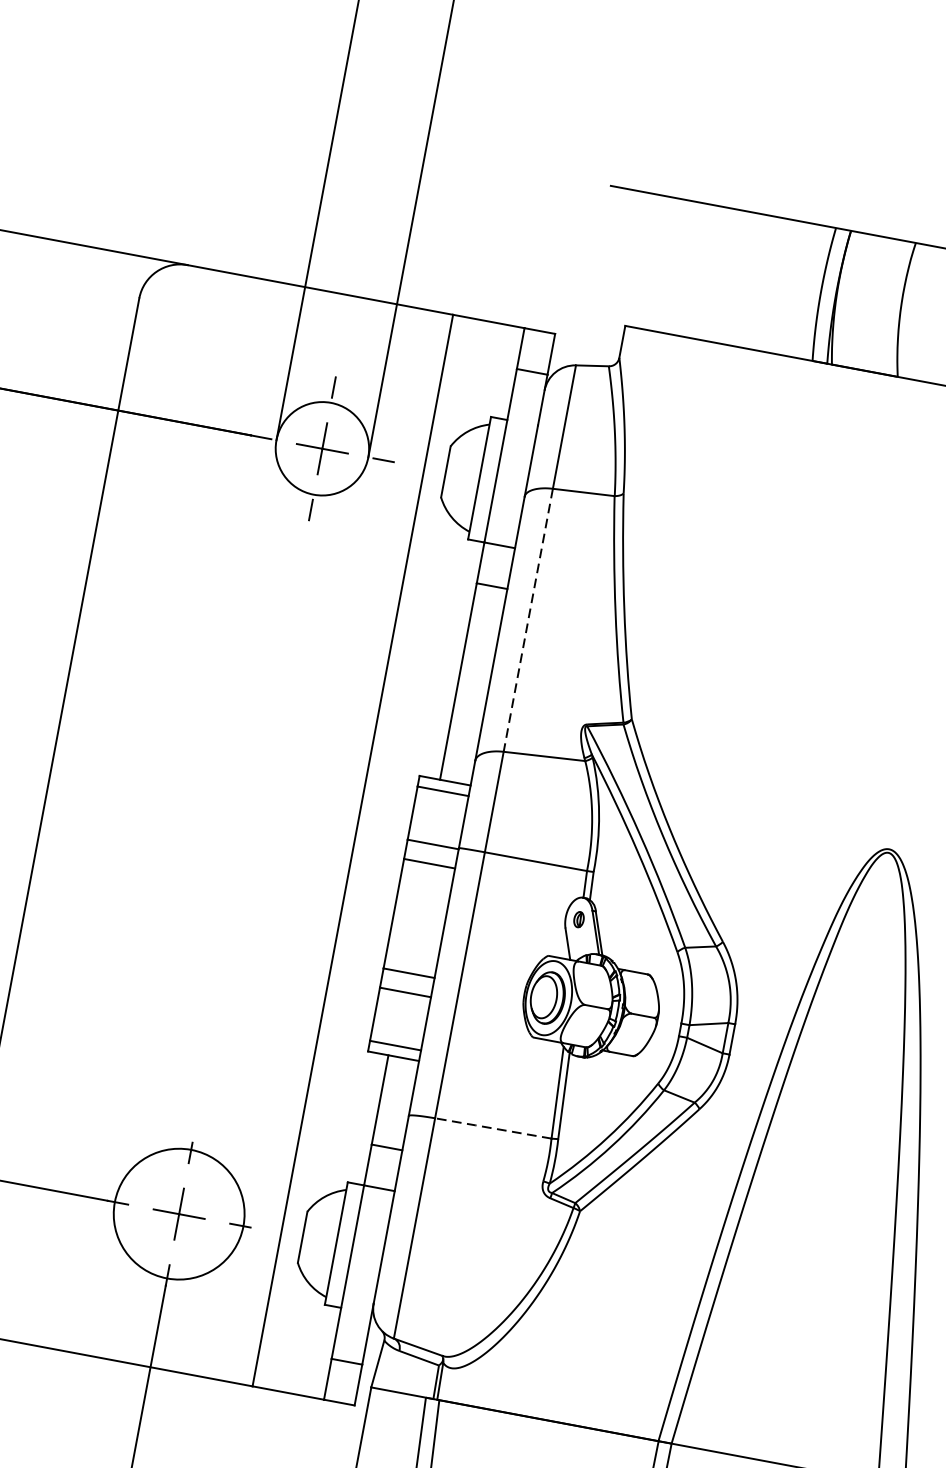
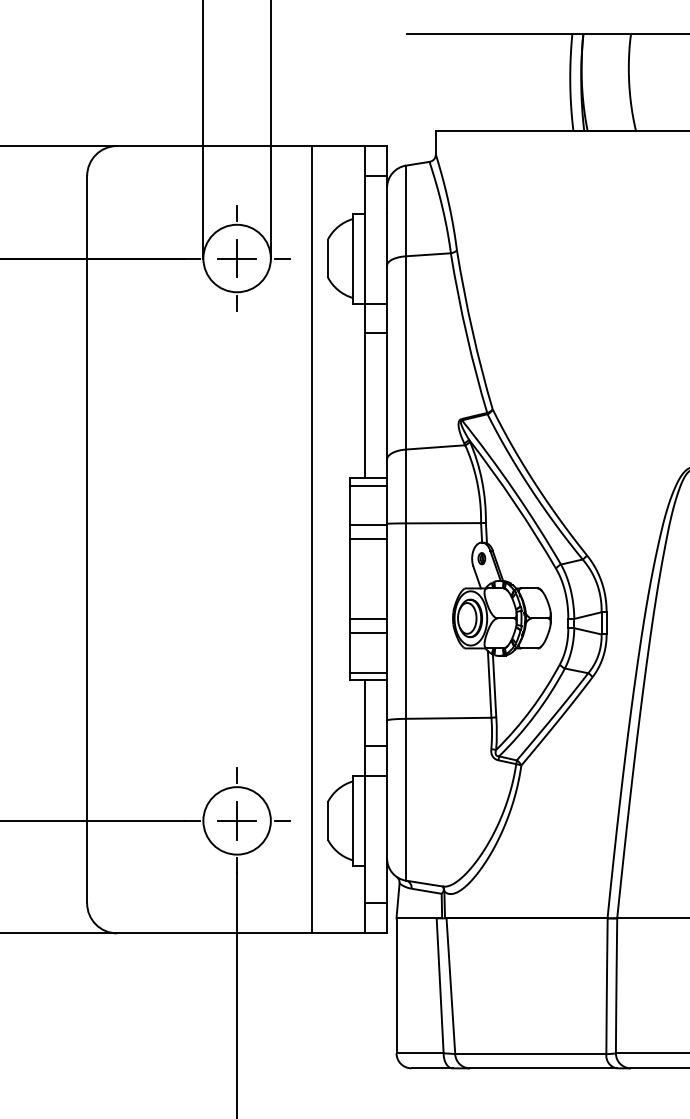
line: (528, 619) -> (406, 352), dashed -> solid
line: (491, 1128) -> (447, 718), dashed -> solid
circle: (178, 1213) -> (236, 820), size x0.71

